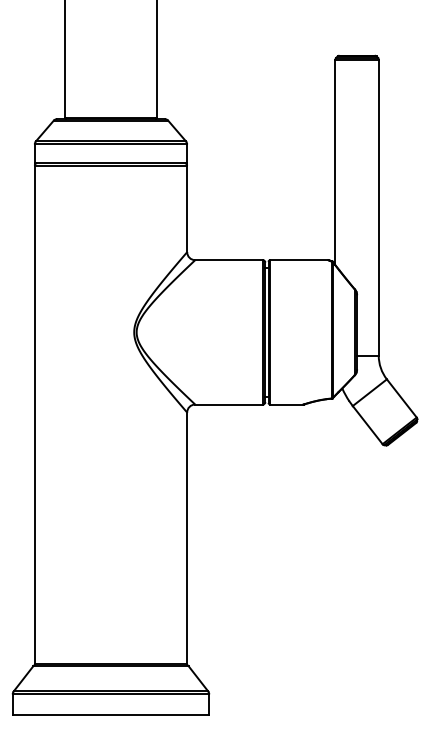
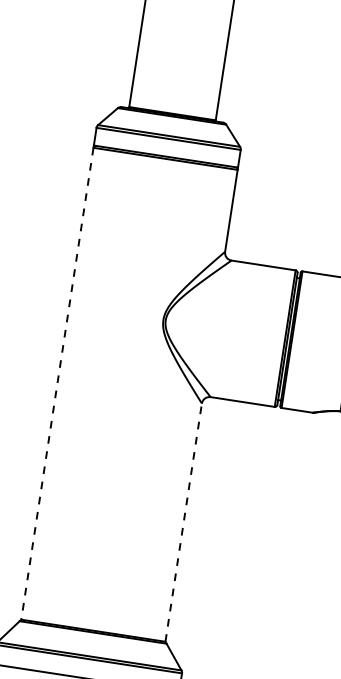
line: (34, 415) -> (57, 384), solid -> dashed
line: (187, 538) -> (183, 522), solid -> dashed

